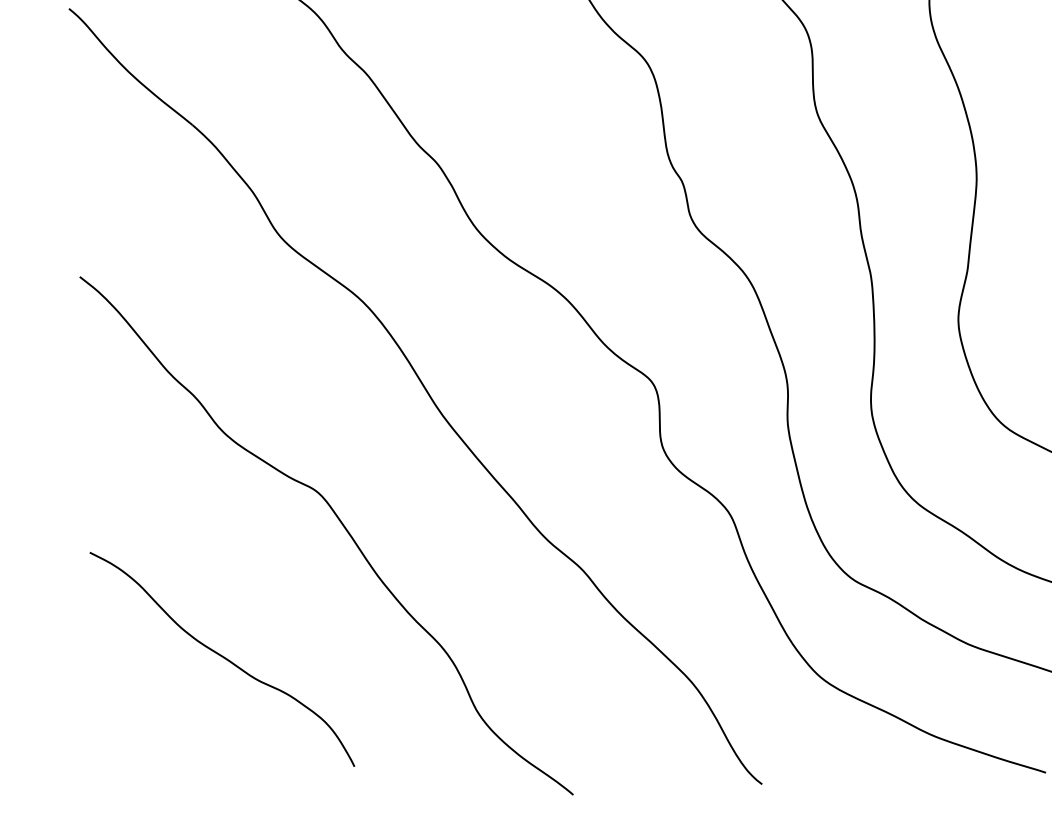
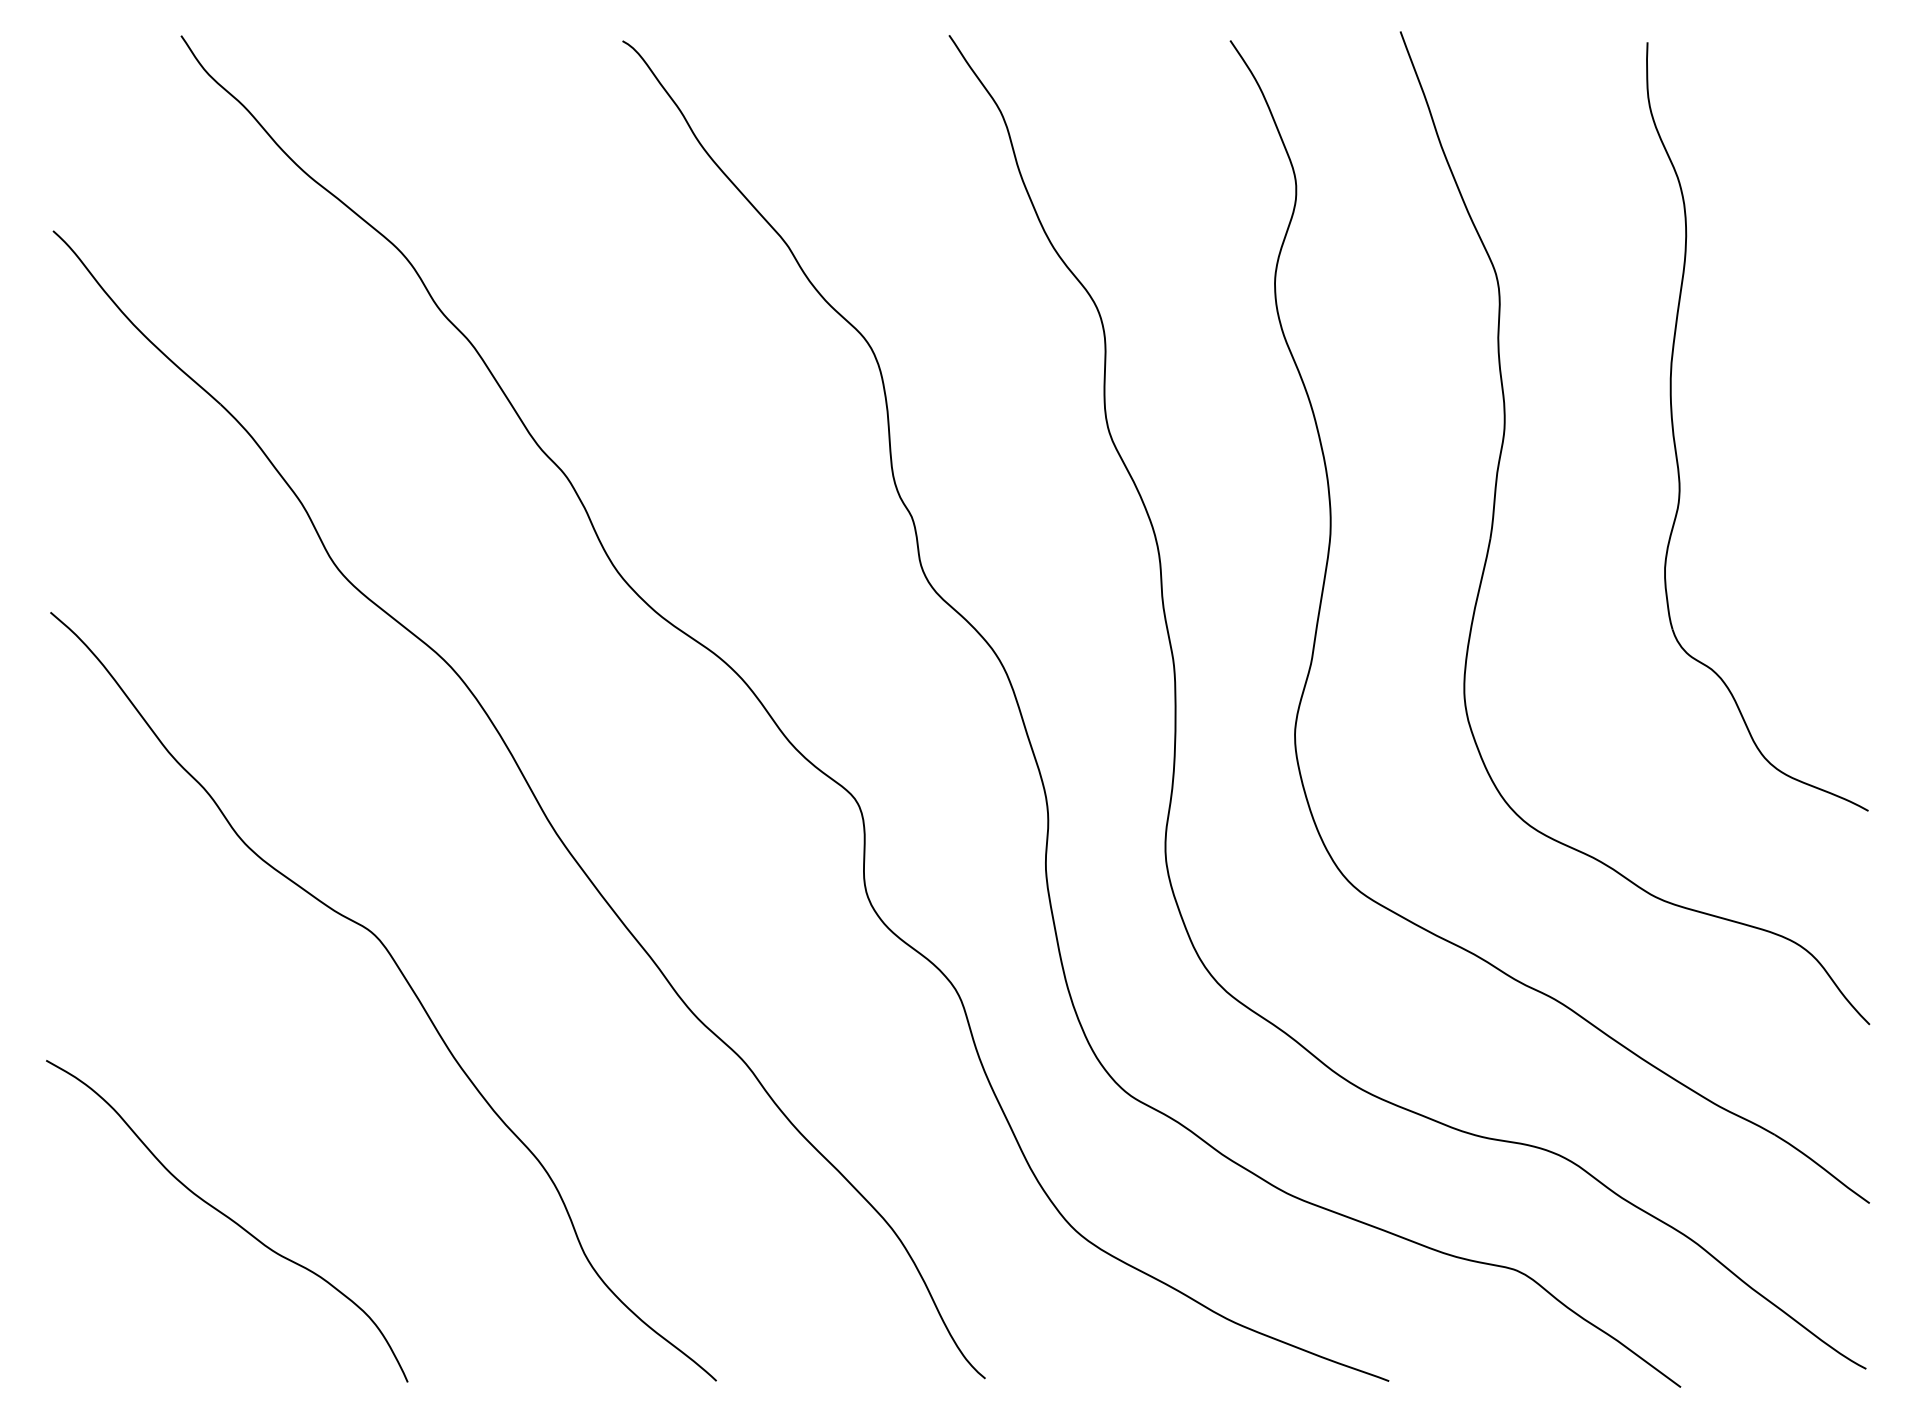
curve: (223, 658) -> (229, 1219), moved

